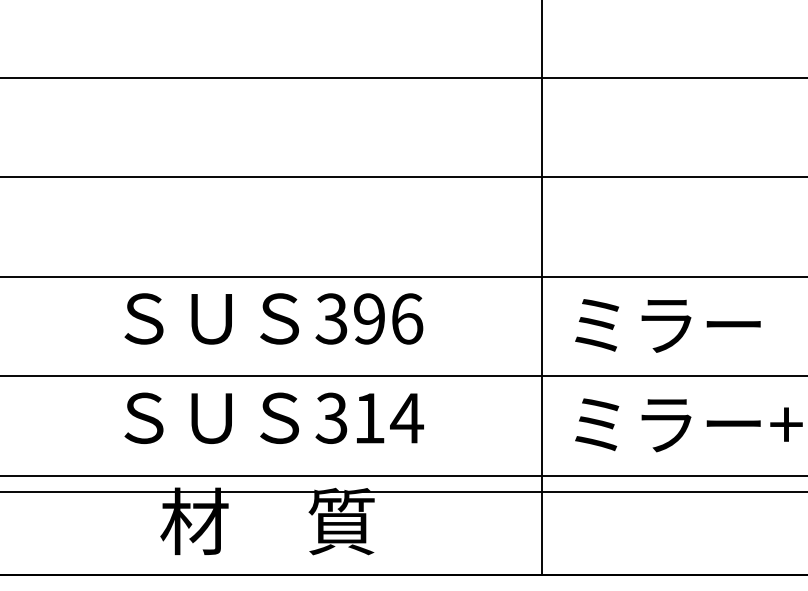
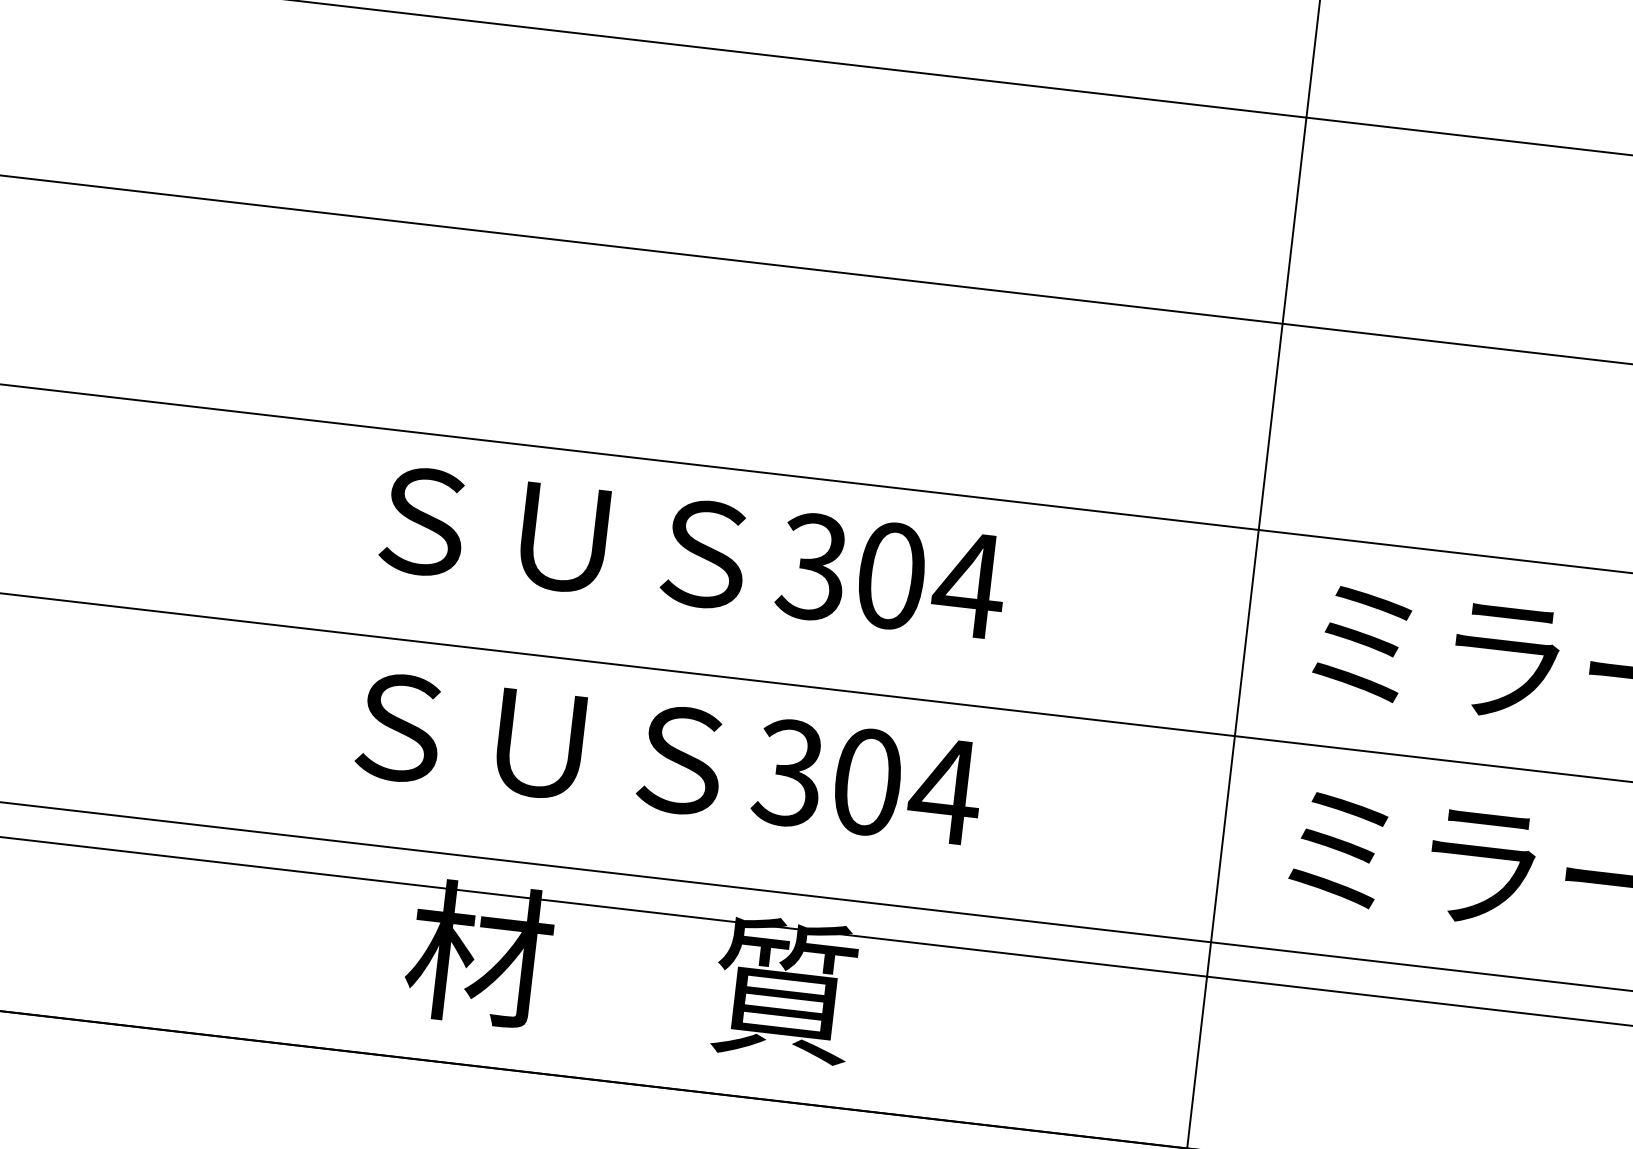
text: (389, 318) -> (932, 579), 396 -> 304
text: (369, 417) -> (867, 780), 314 -> 304

